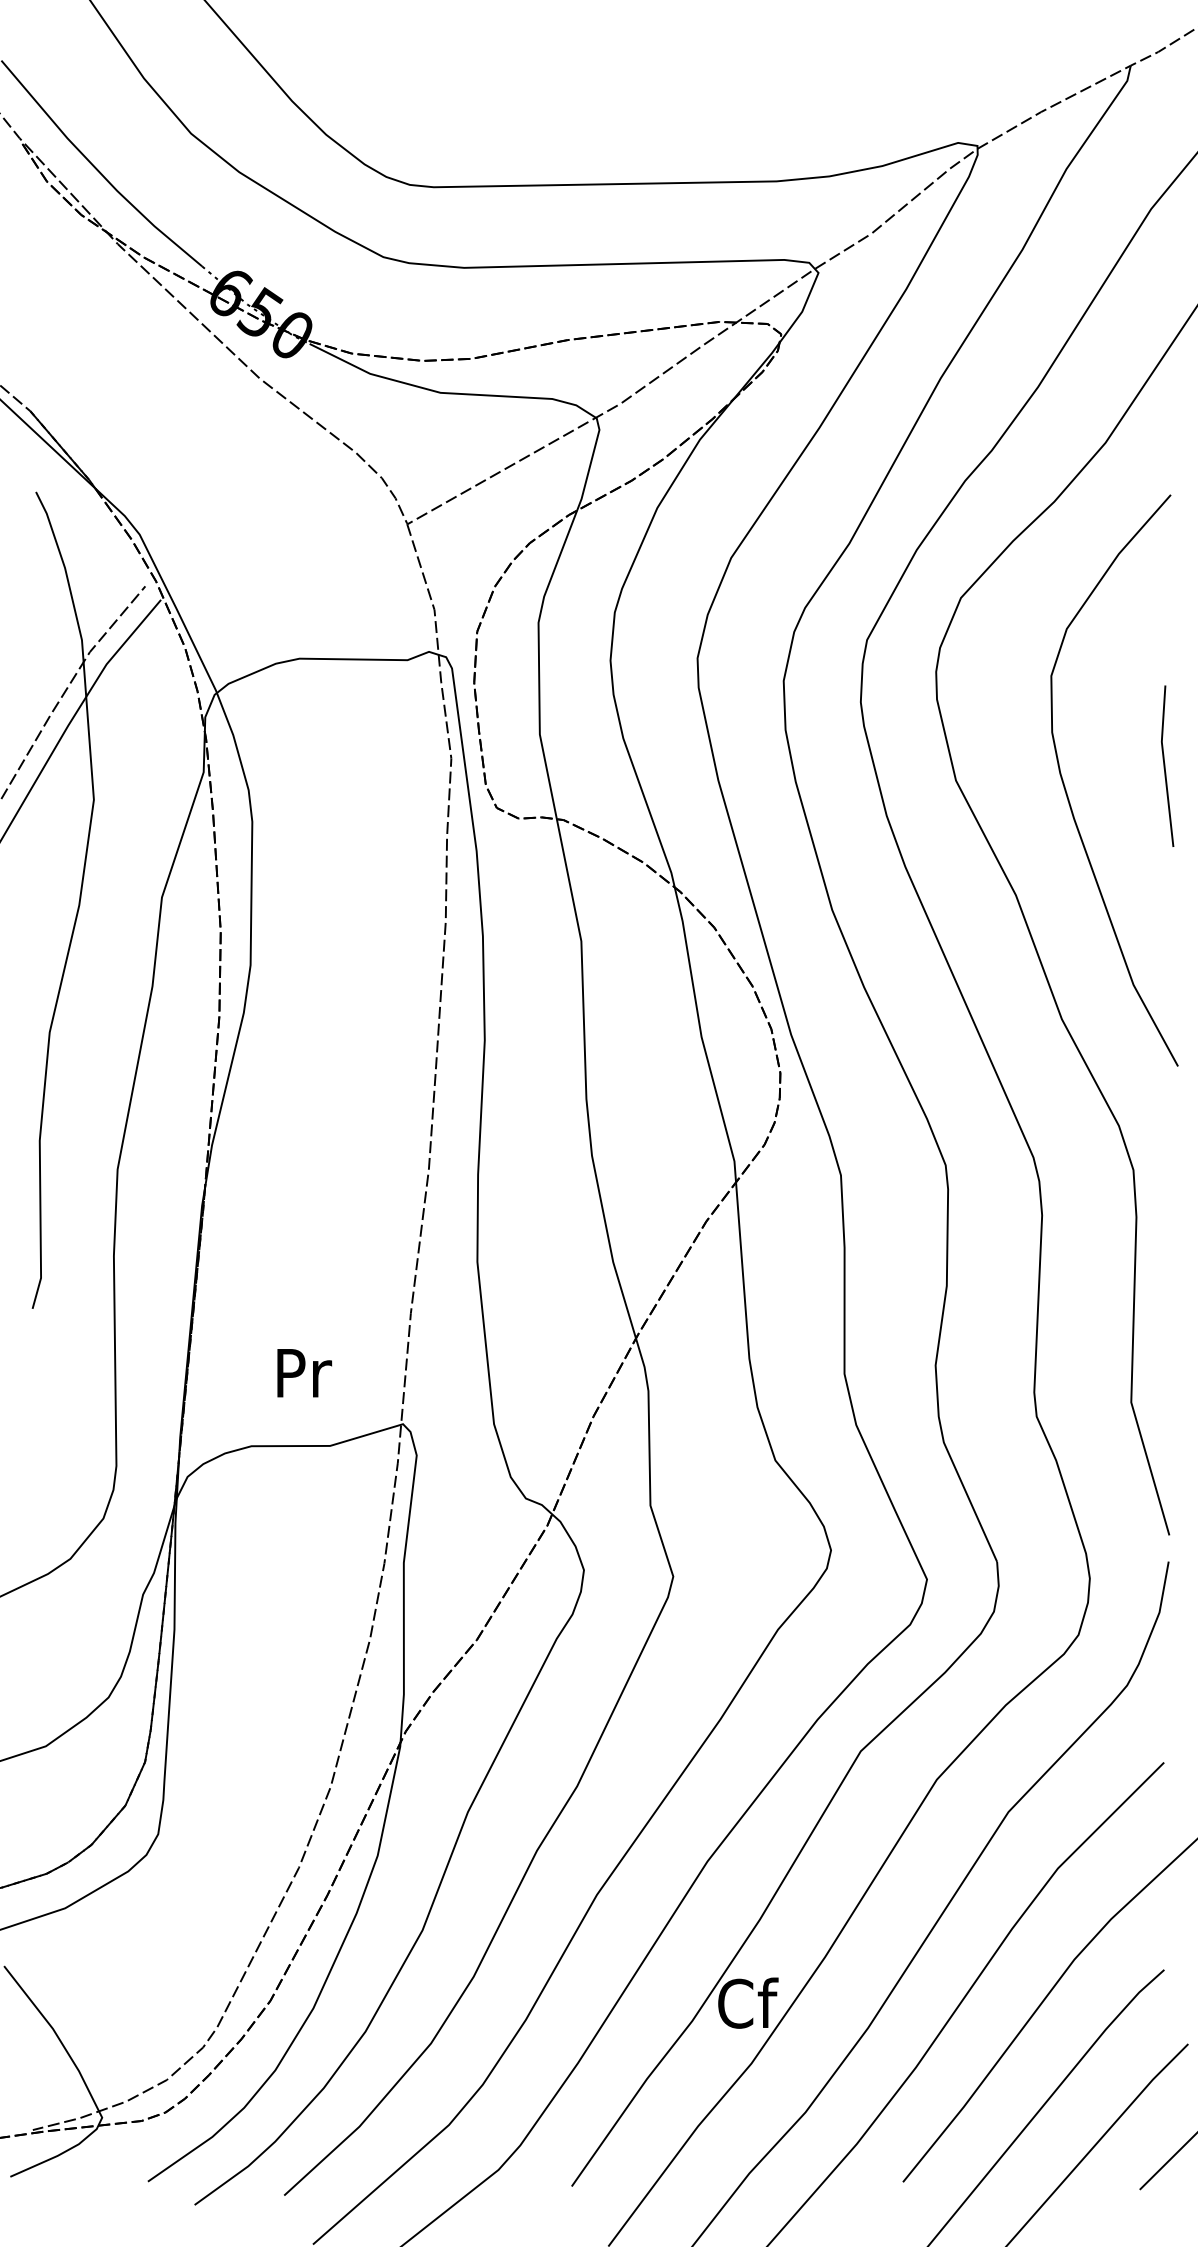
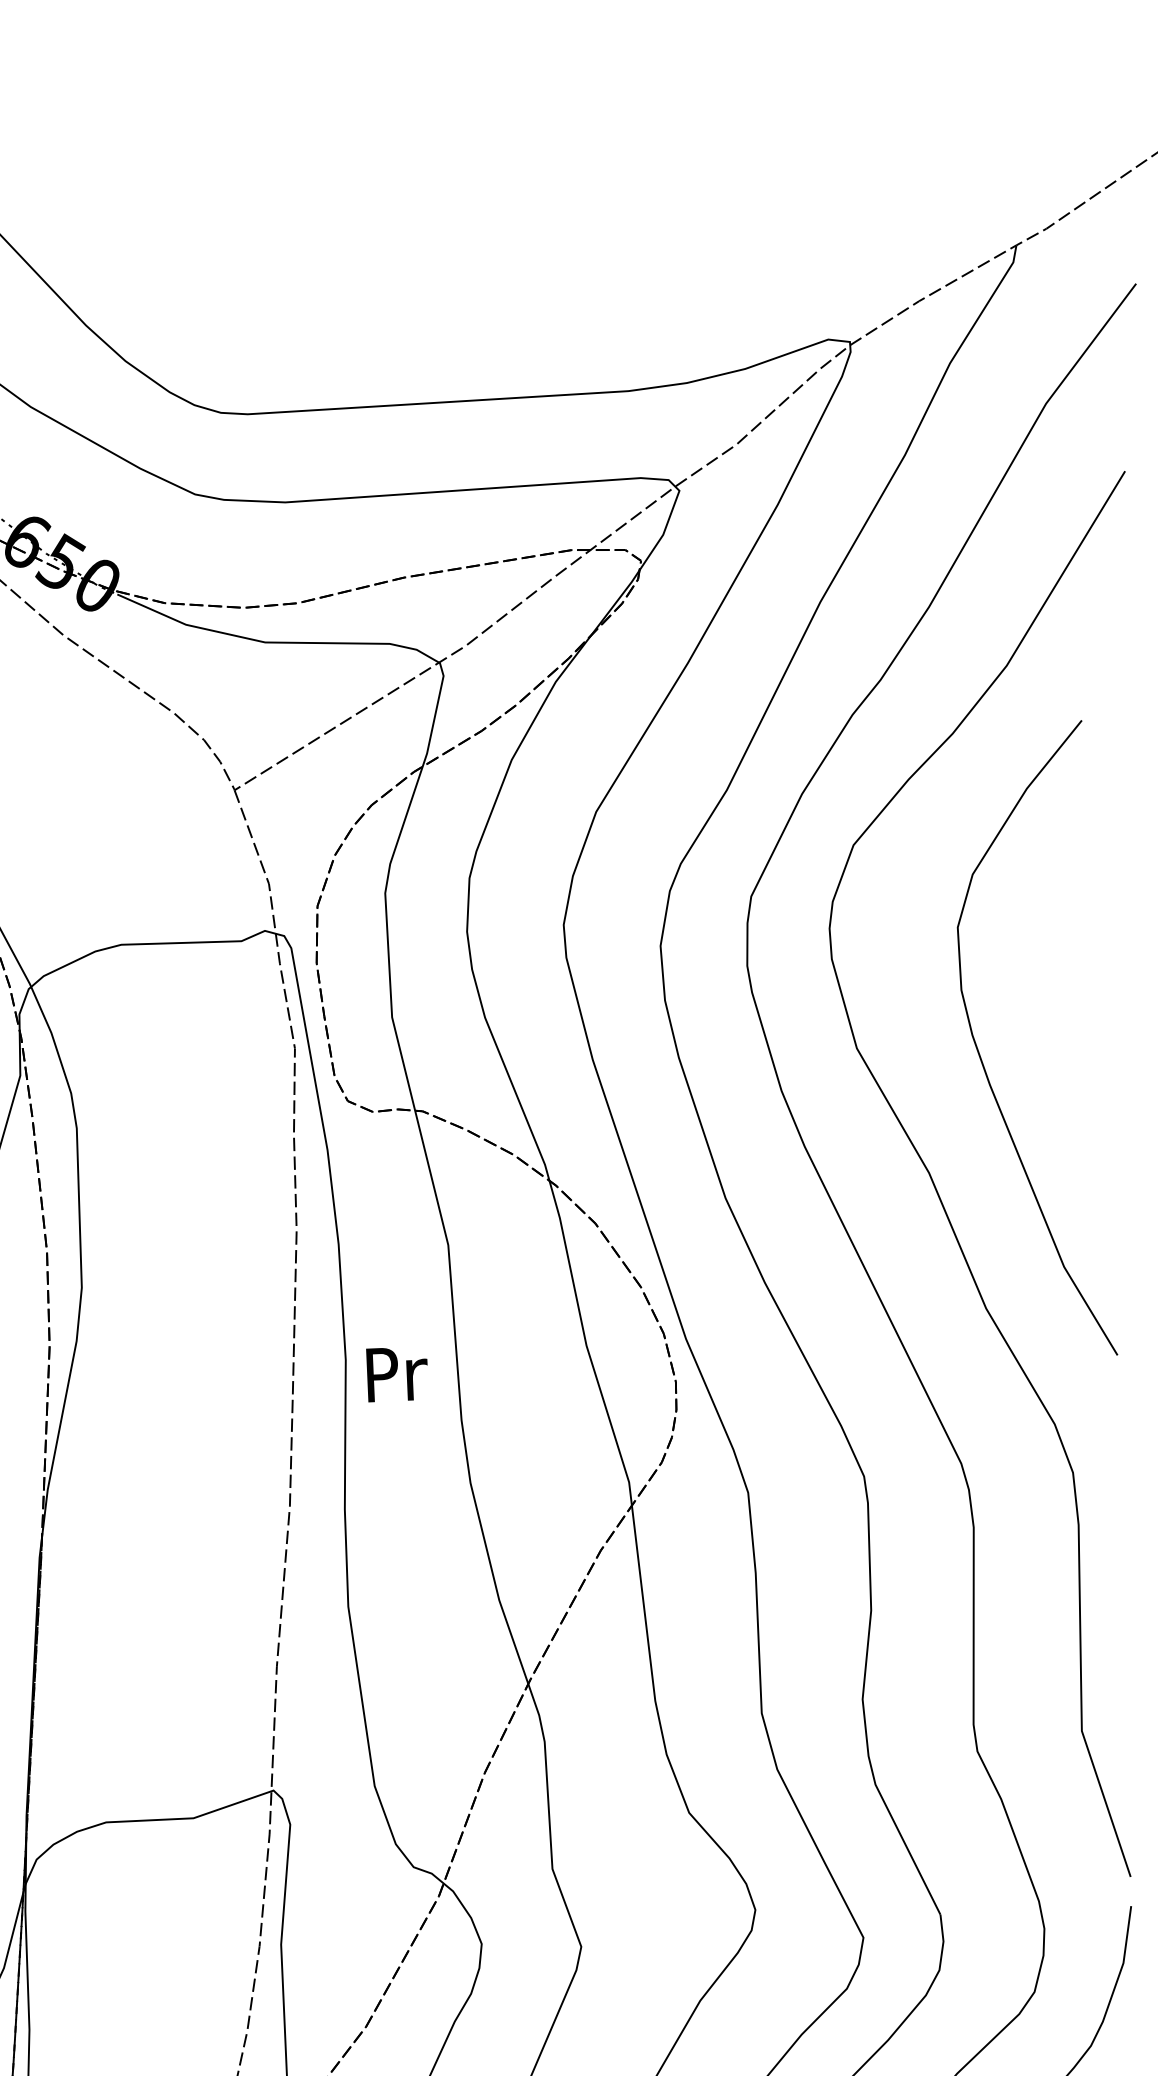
line: (1165, 765) -> (1089, 1021), removed
text: (304, 1373) -> (397, 1374), moved

